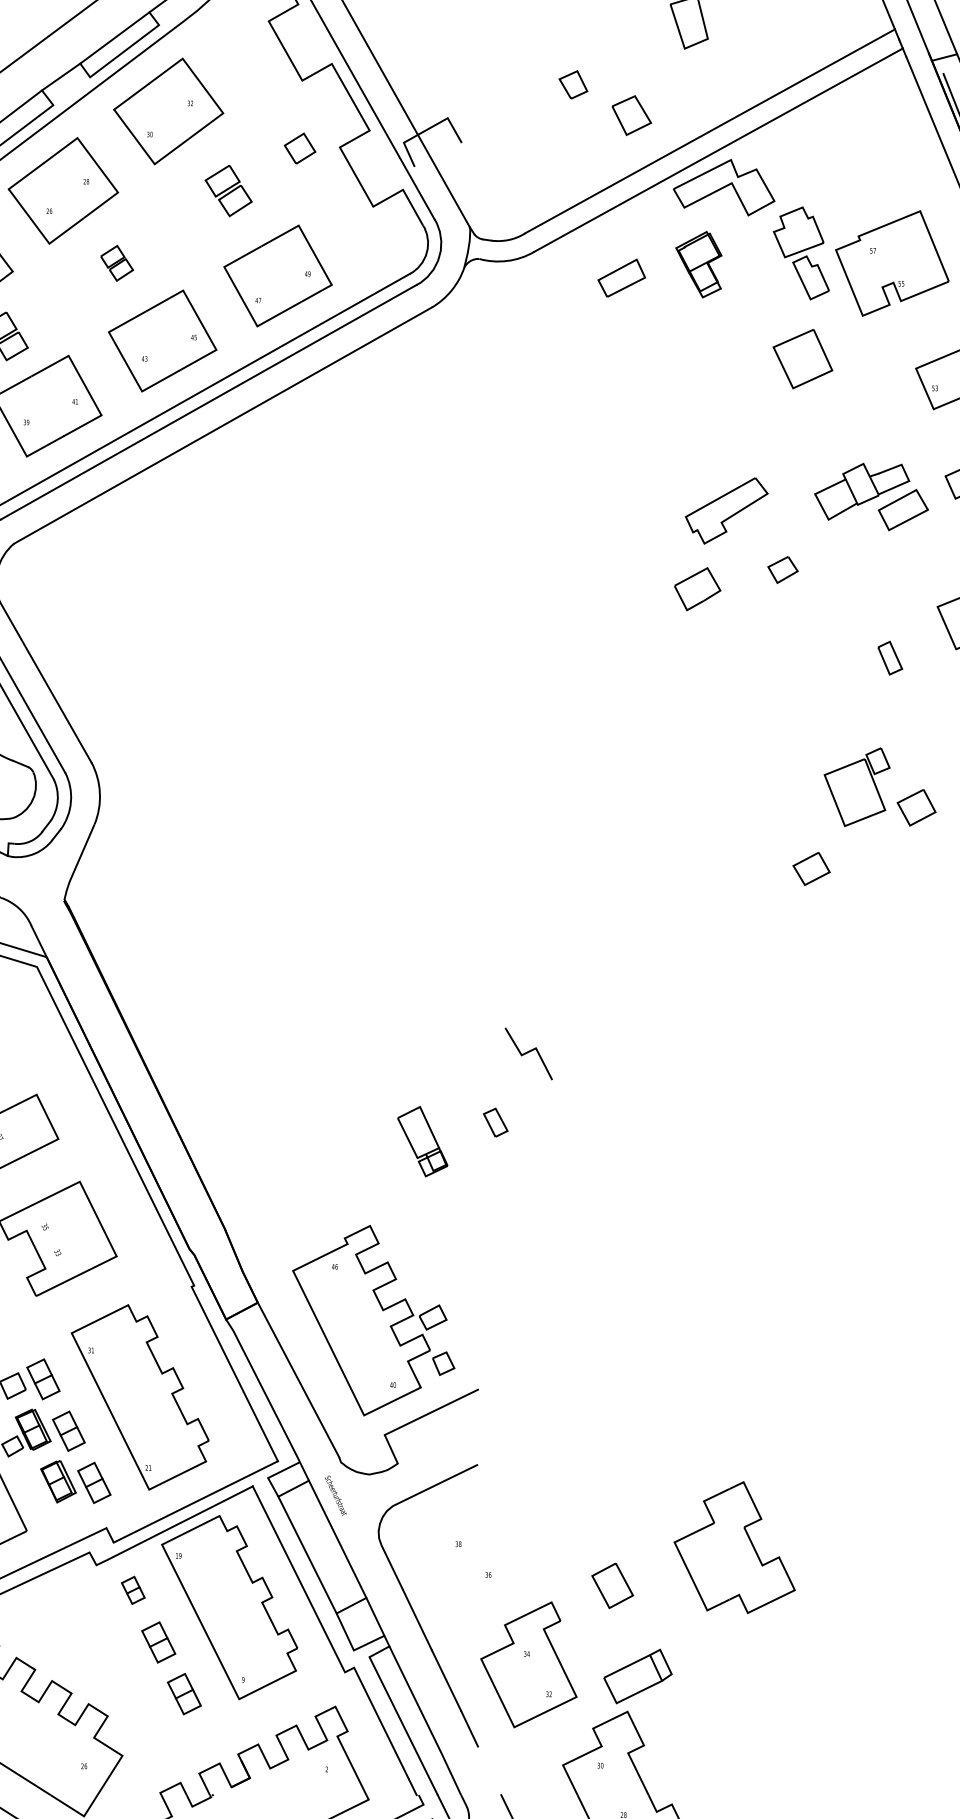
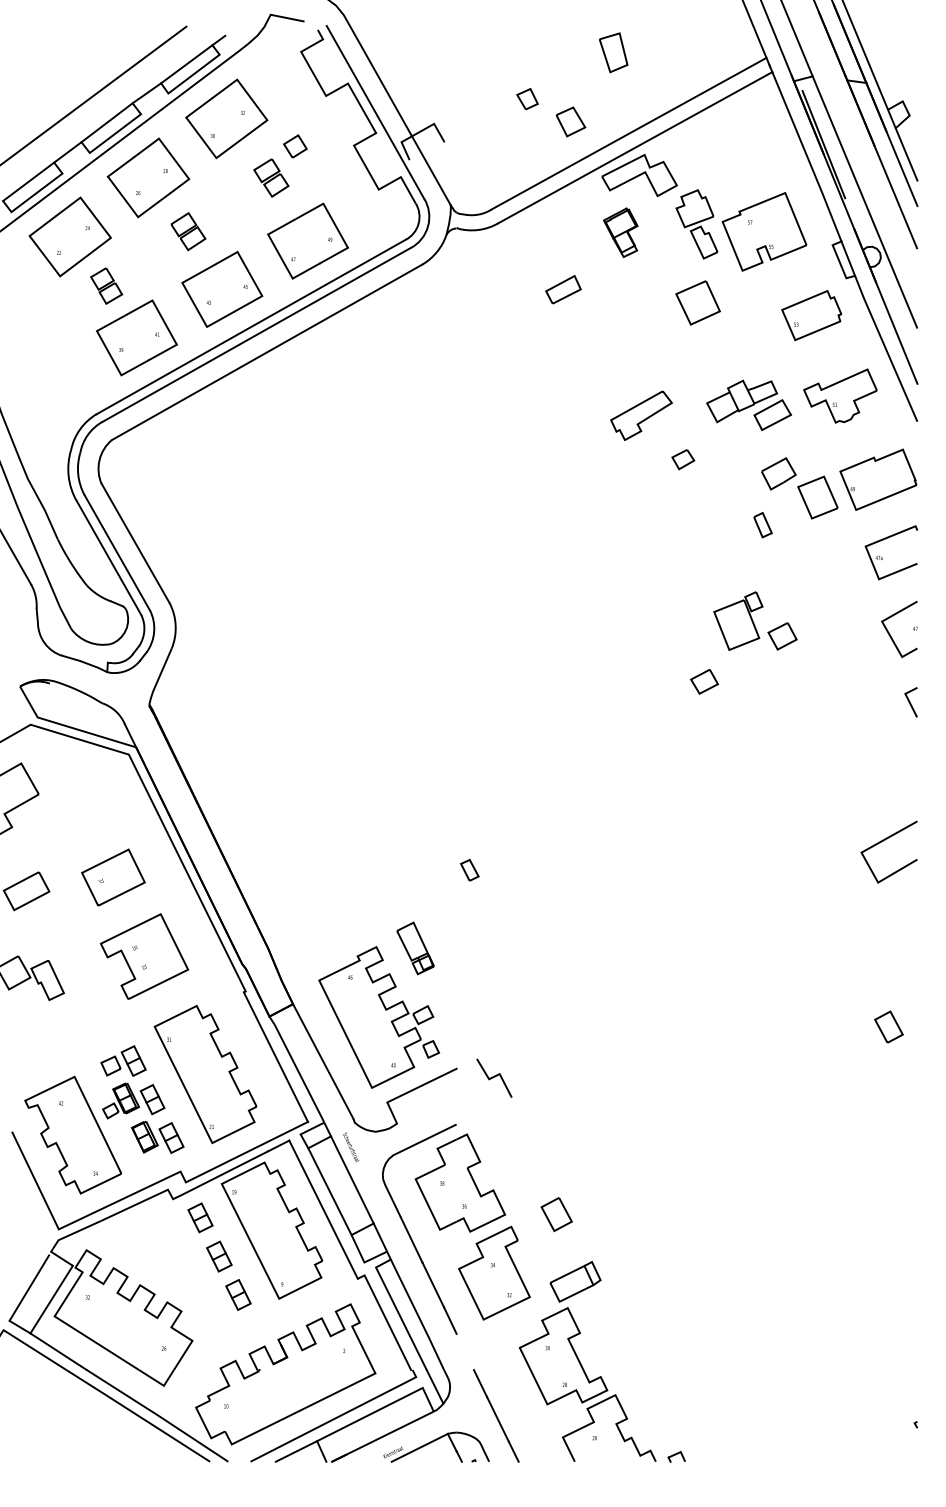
part: (300, 148) -> (295, 146), moved
part: (117, 262) -> (188, 231), size x1.43
part: (621, 277) -> (563, 289), moved
part: (697, 588) -> (778, 473), moved
line: (528, 1052) -> (494, 1077), moved
part: (422, 1141) -> (415, 948), moved
part: (733, 1546) -> (459, 1182), moved
part: (133, 1589) -> (200, 1217), size x1.43

